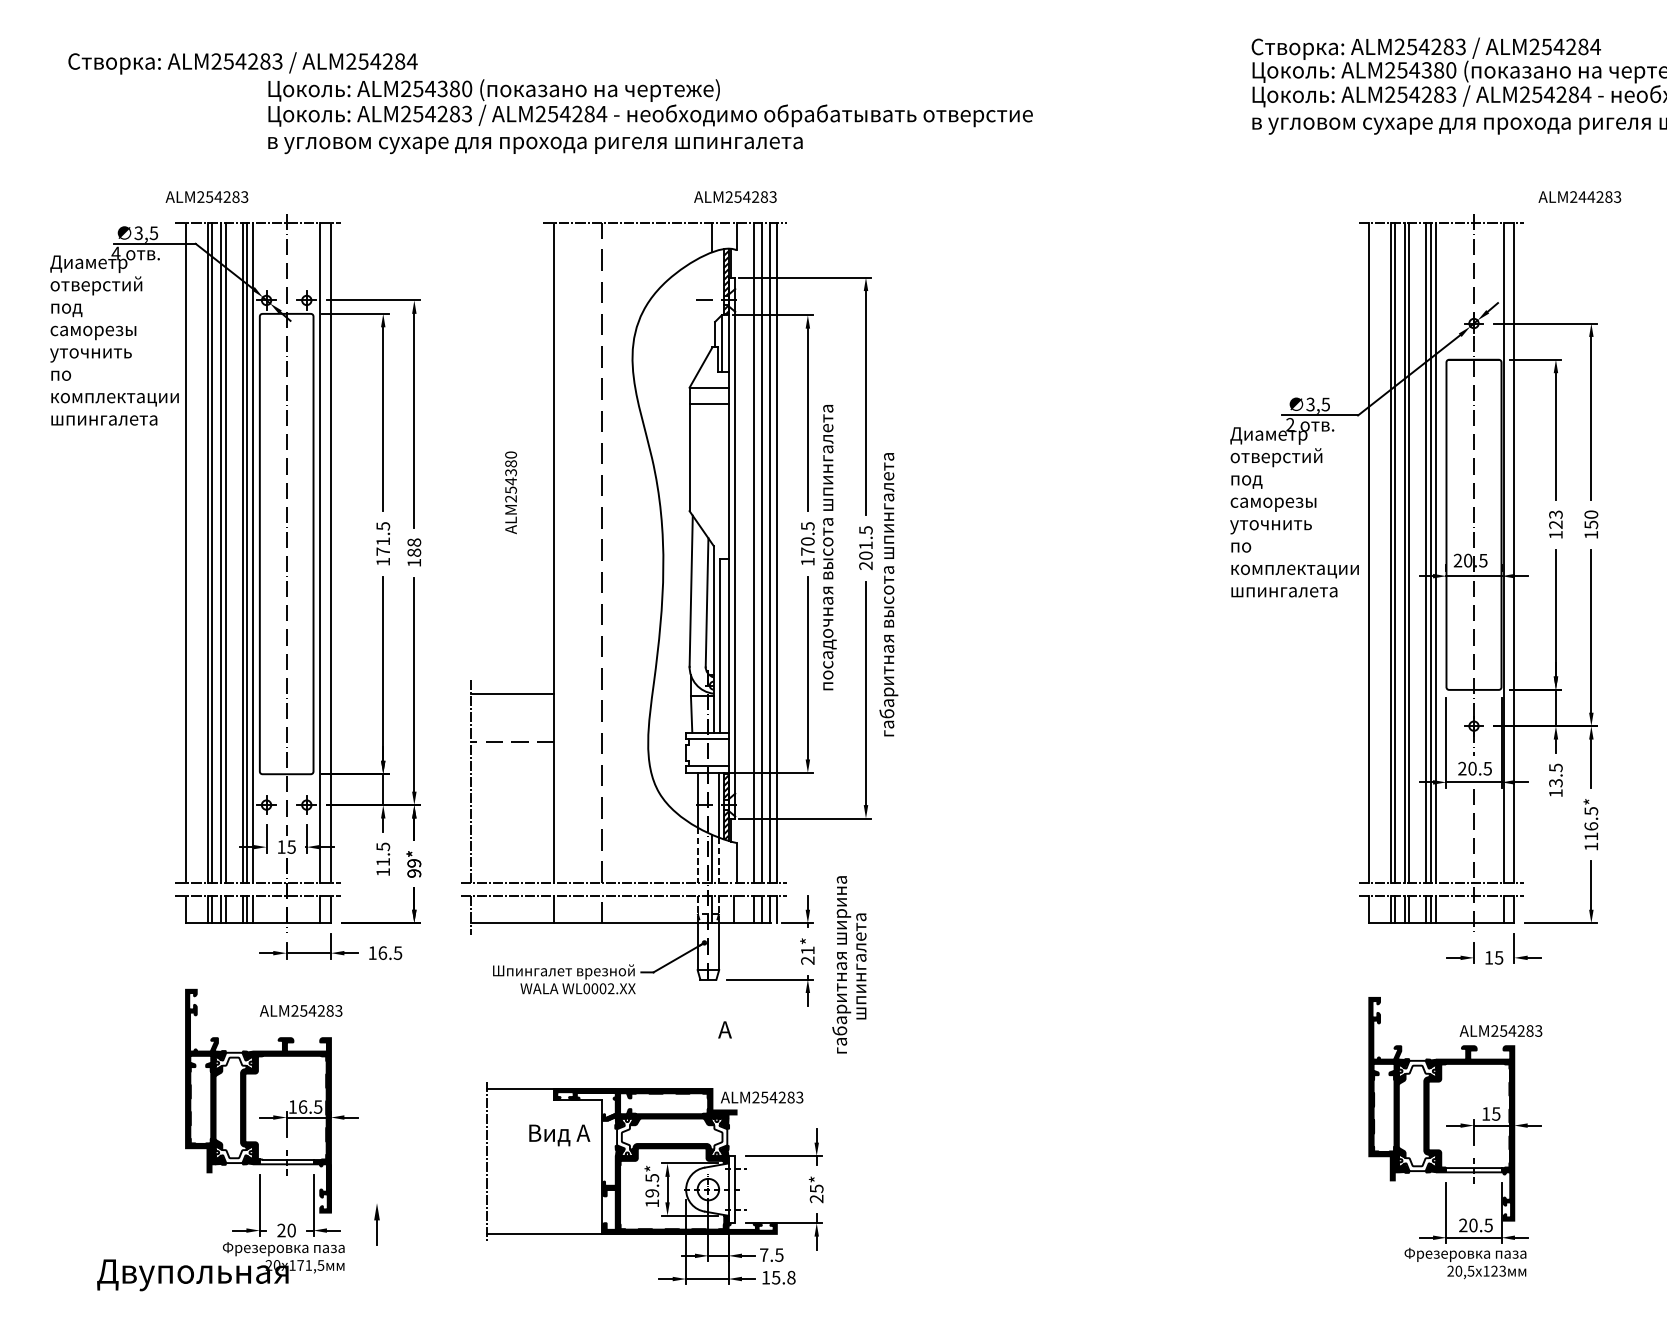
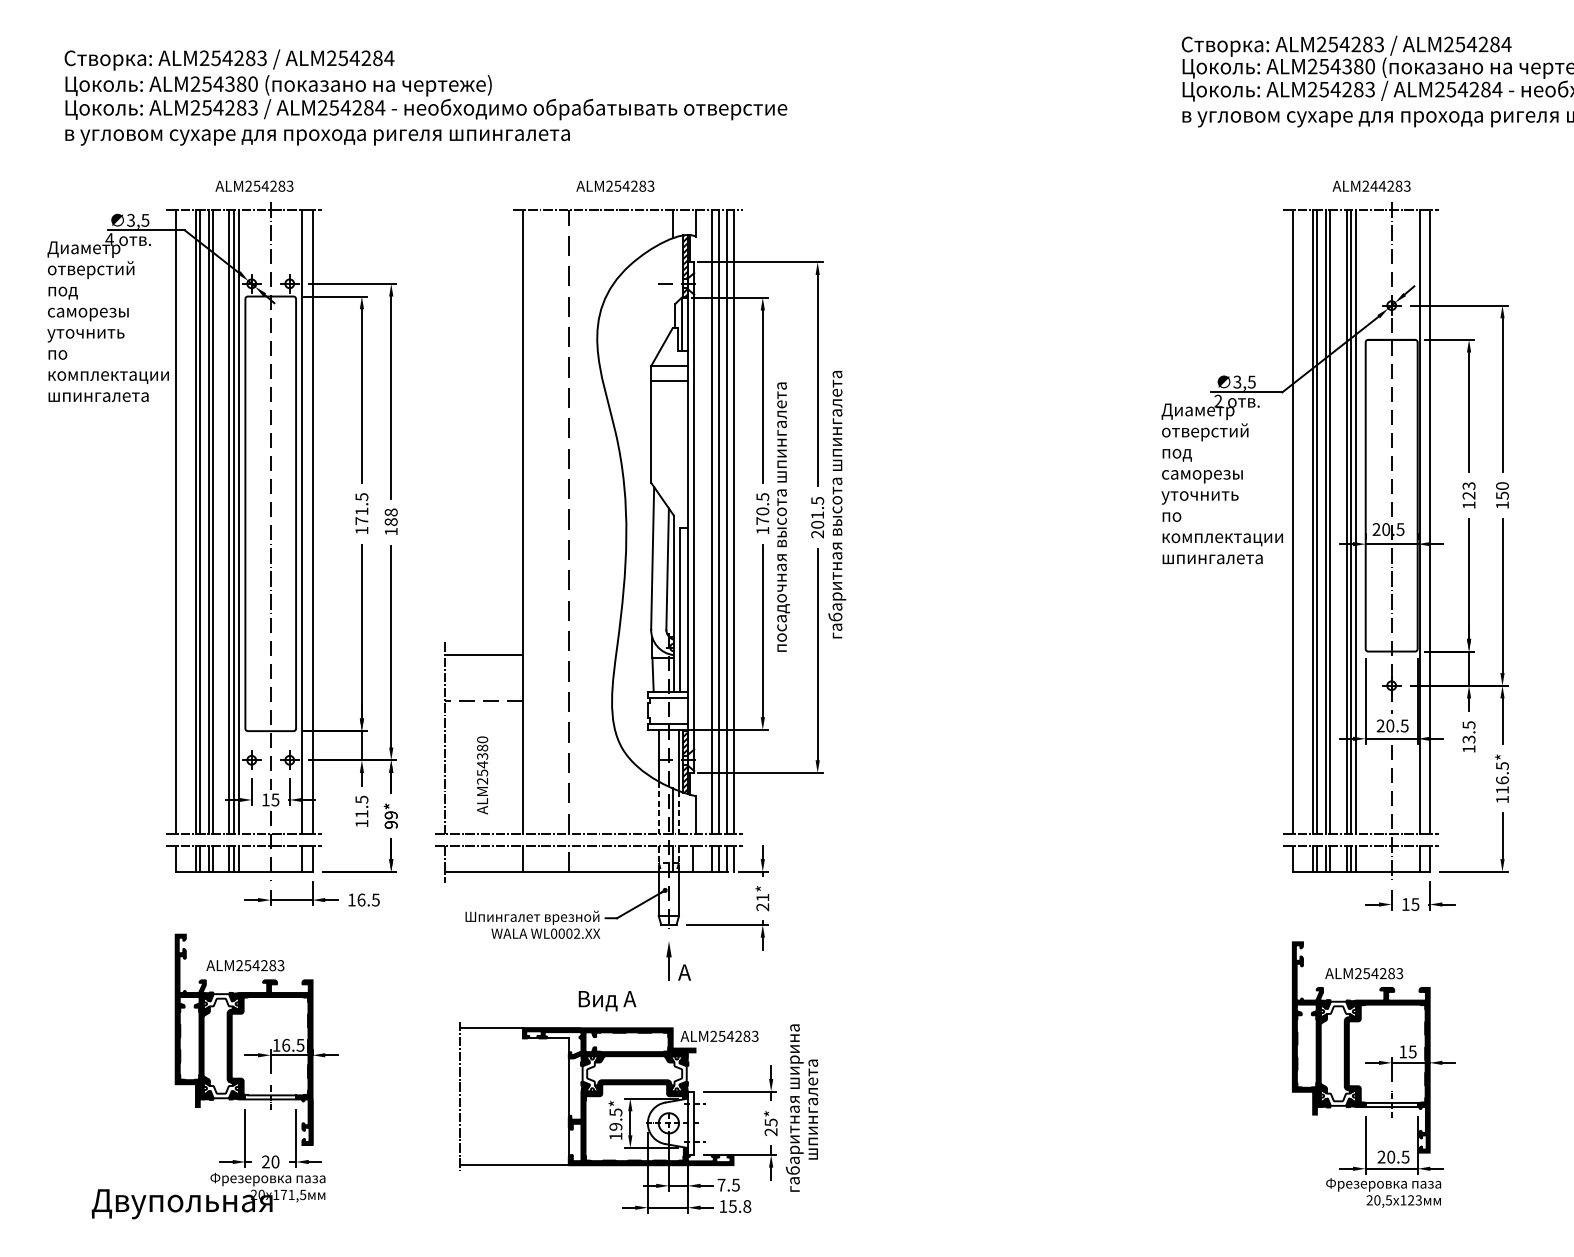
text: (650, 116) -> (426, 110), moved
text: (206, 196) -> (254, 185), moved
text: (735, 196) -> (615, 185), moved
text: (1579, 196) -> (1371, 185), moved
text: (510, 492) -> (482, 775), moved
text: (889, 594) -> (837, 504), moved
text: (848, 964) -> (801, 1107), moved
text: (301, 1010) -> (245, 965), moved
text: (1501, 1030) -> (1364, 973), moved
text: (559, 1135) -> (607, 1001), moved
part: (376, 1224) -> (668, 961), moved

